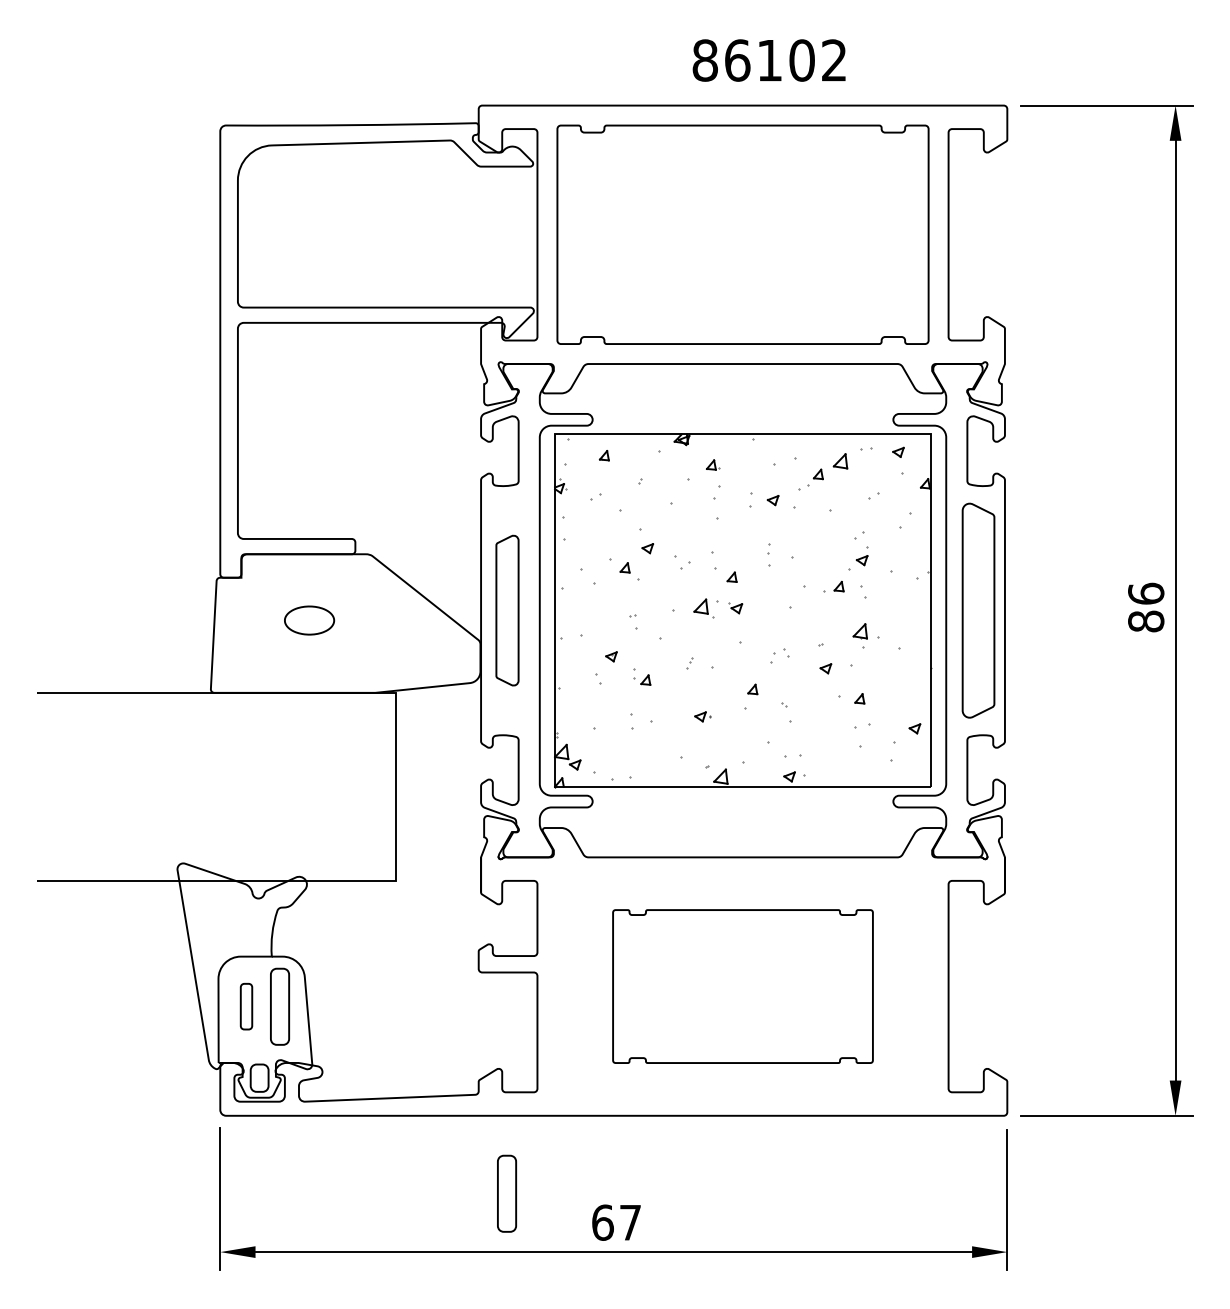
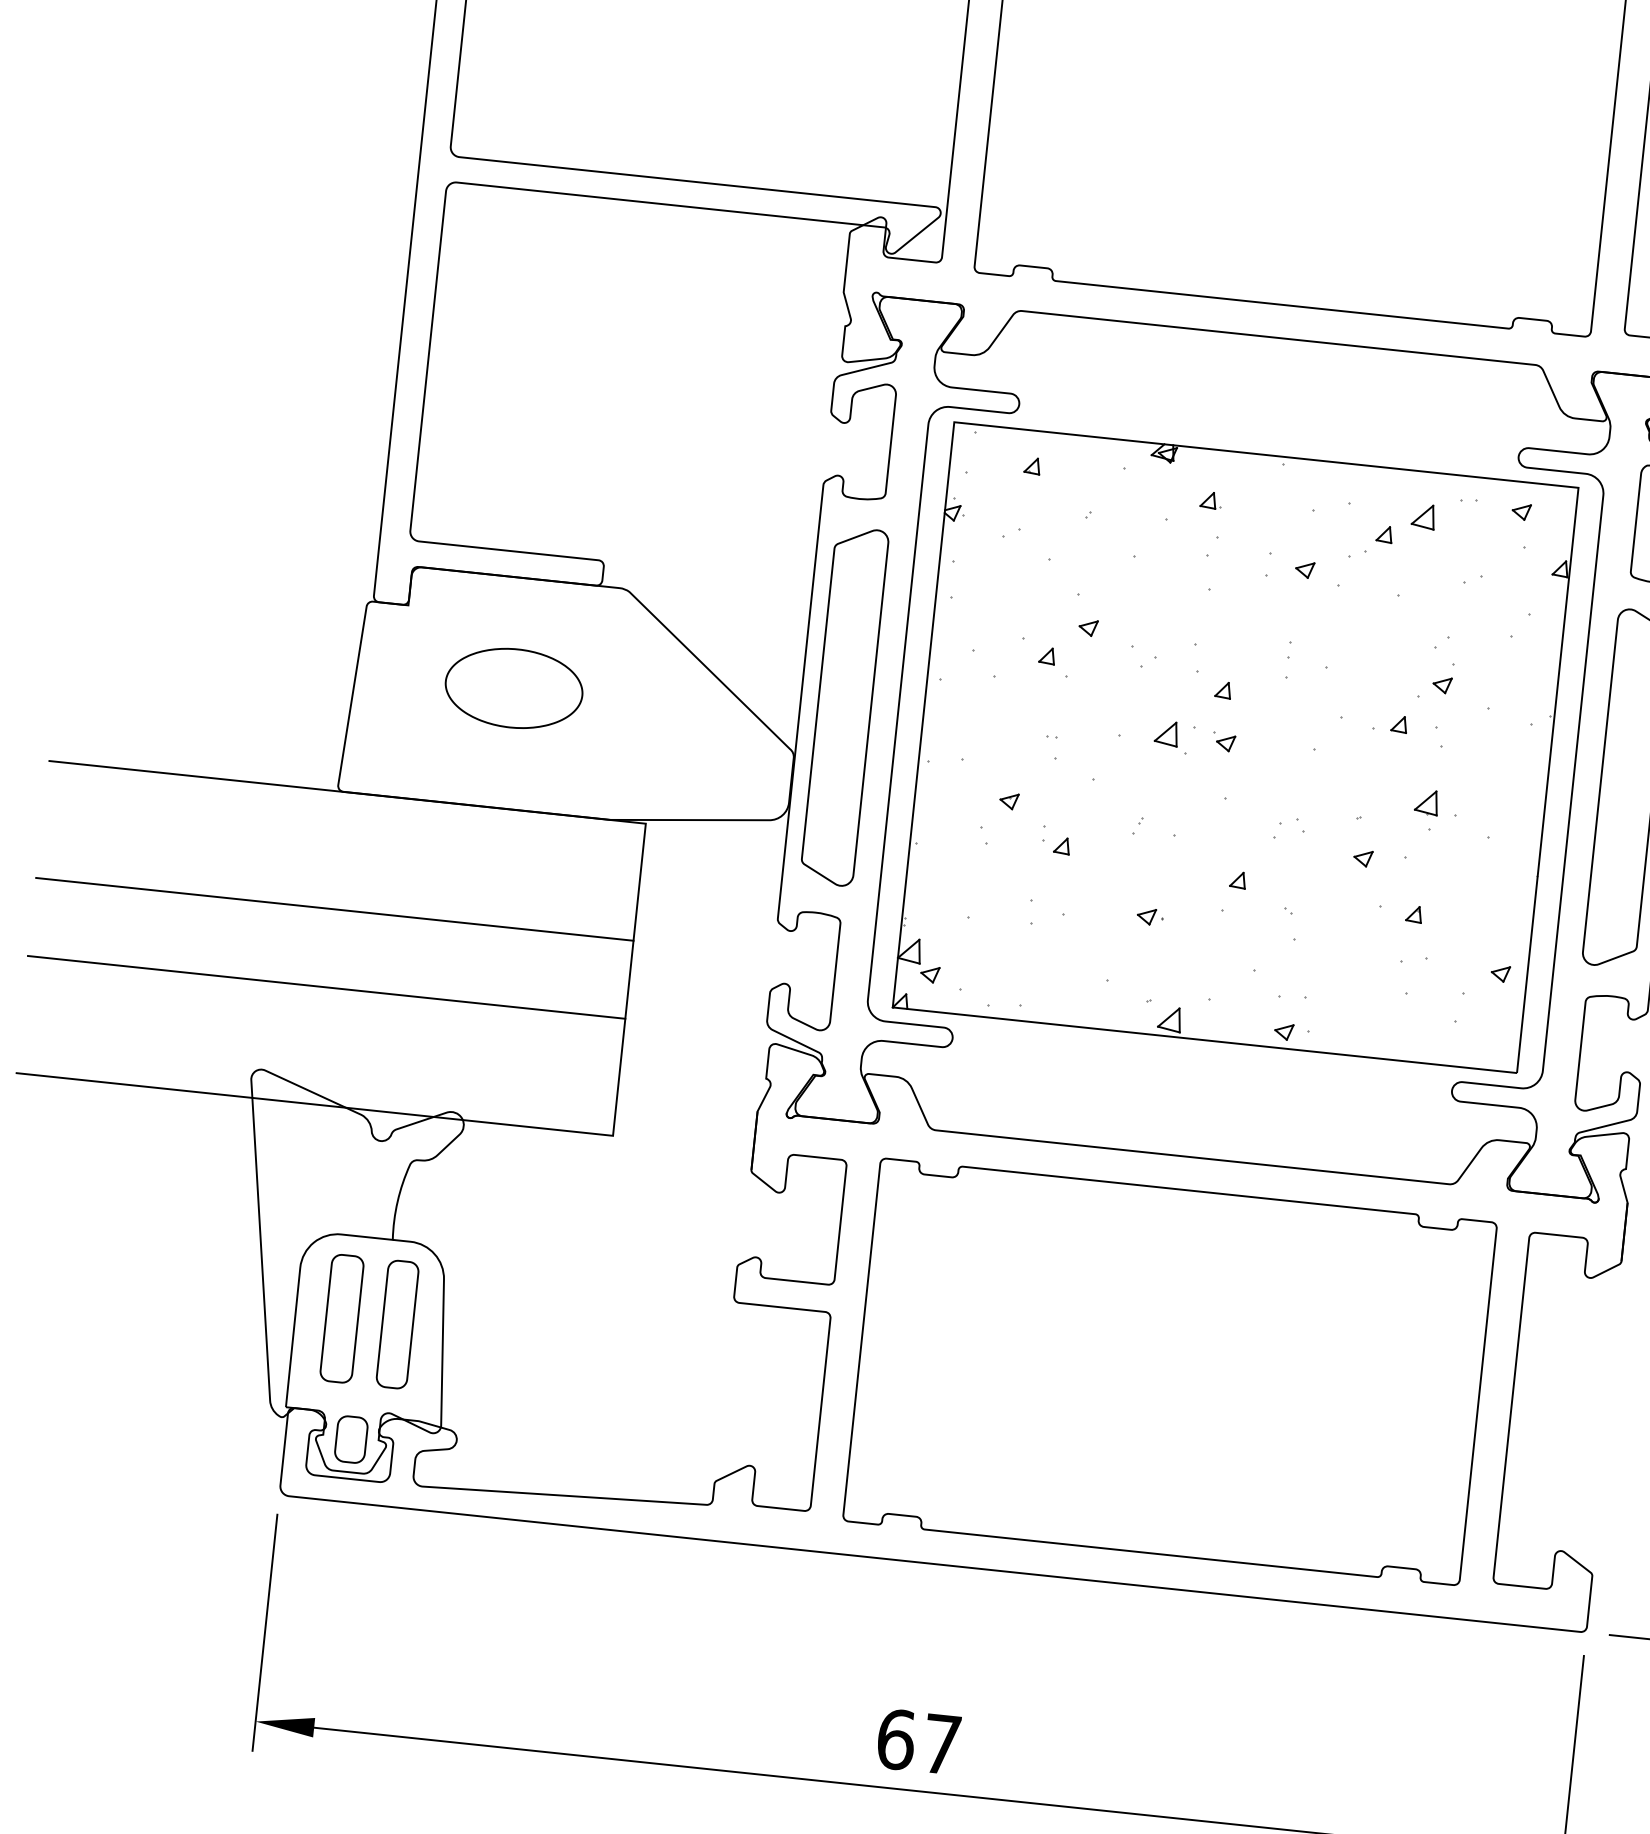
part: (507, 610) -> (844, 706), size x1.43
part: (309, 620) -> (514, 688), size x1.67
line: (216, 763) -> (334, 909), added
line: (216, 810) -> (326, 987), added
part: (742, 986) -> (1169, 1371), size x1.43
part: (246, 1006) -> (342, 1318), size x1.67
part: (506, 1193) -> (741, 1674), removed

